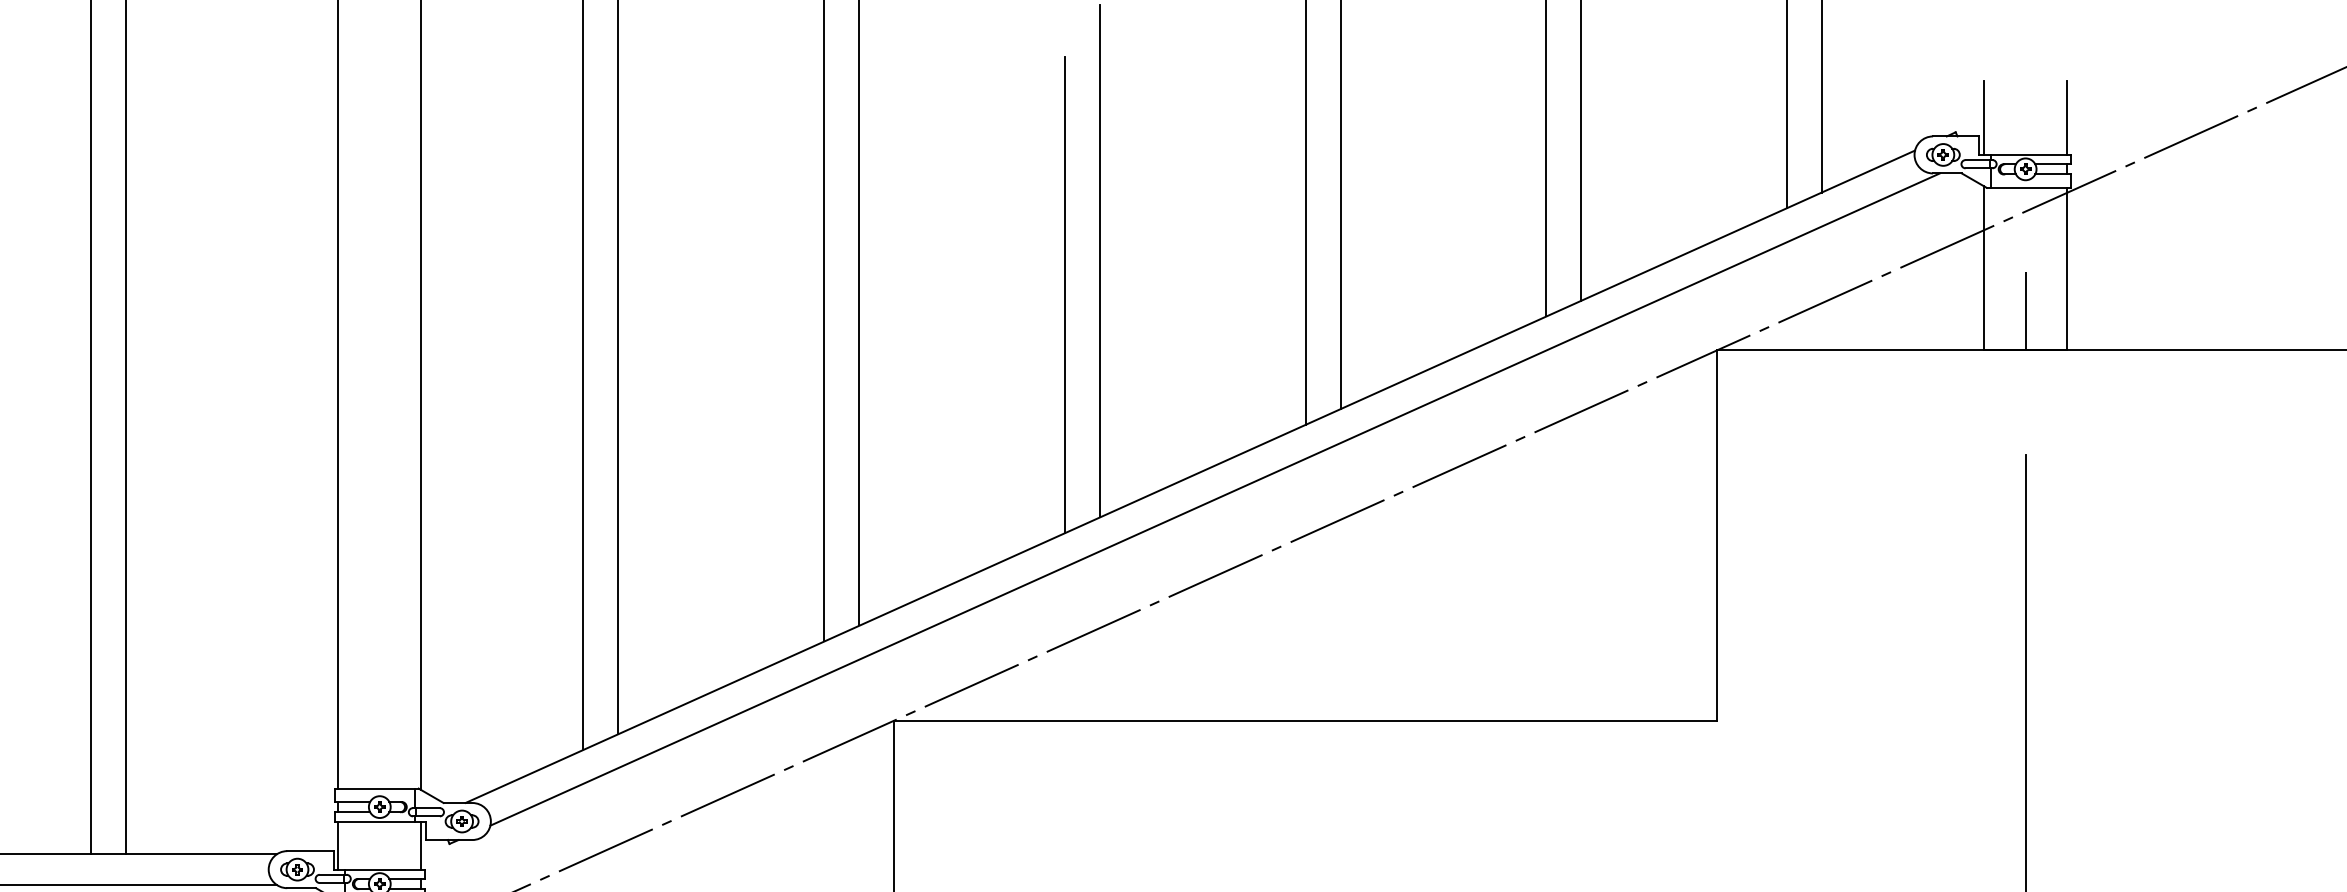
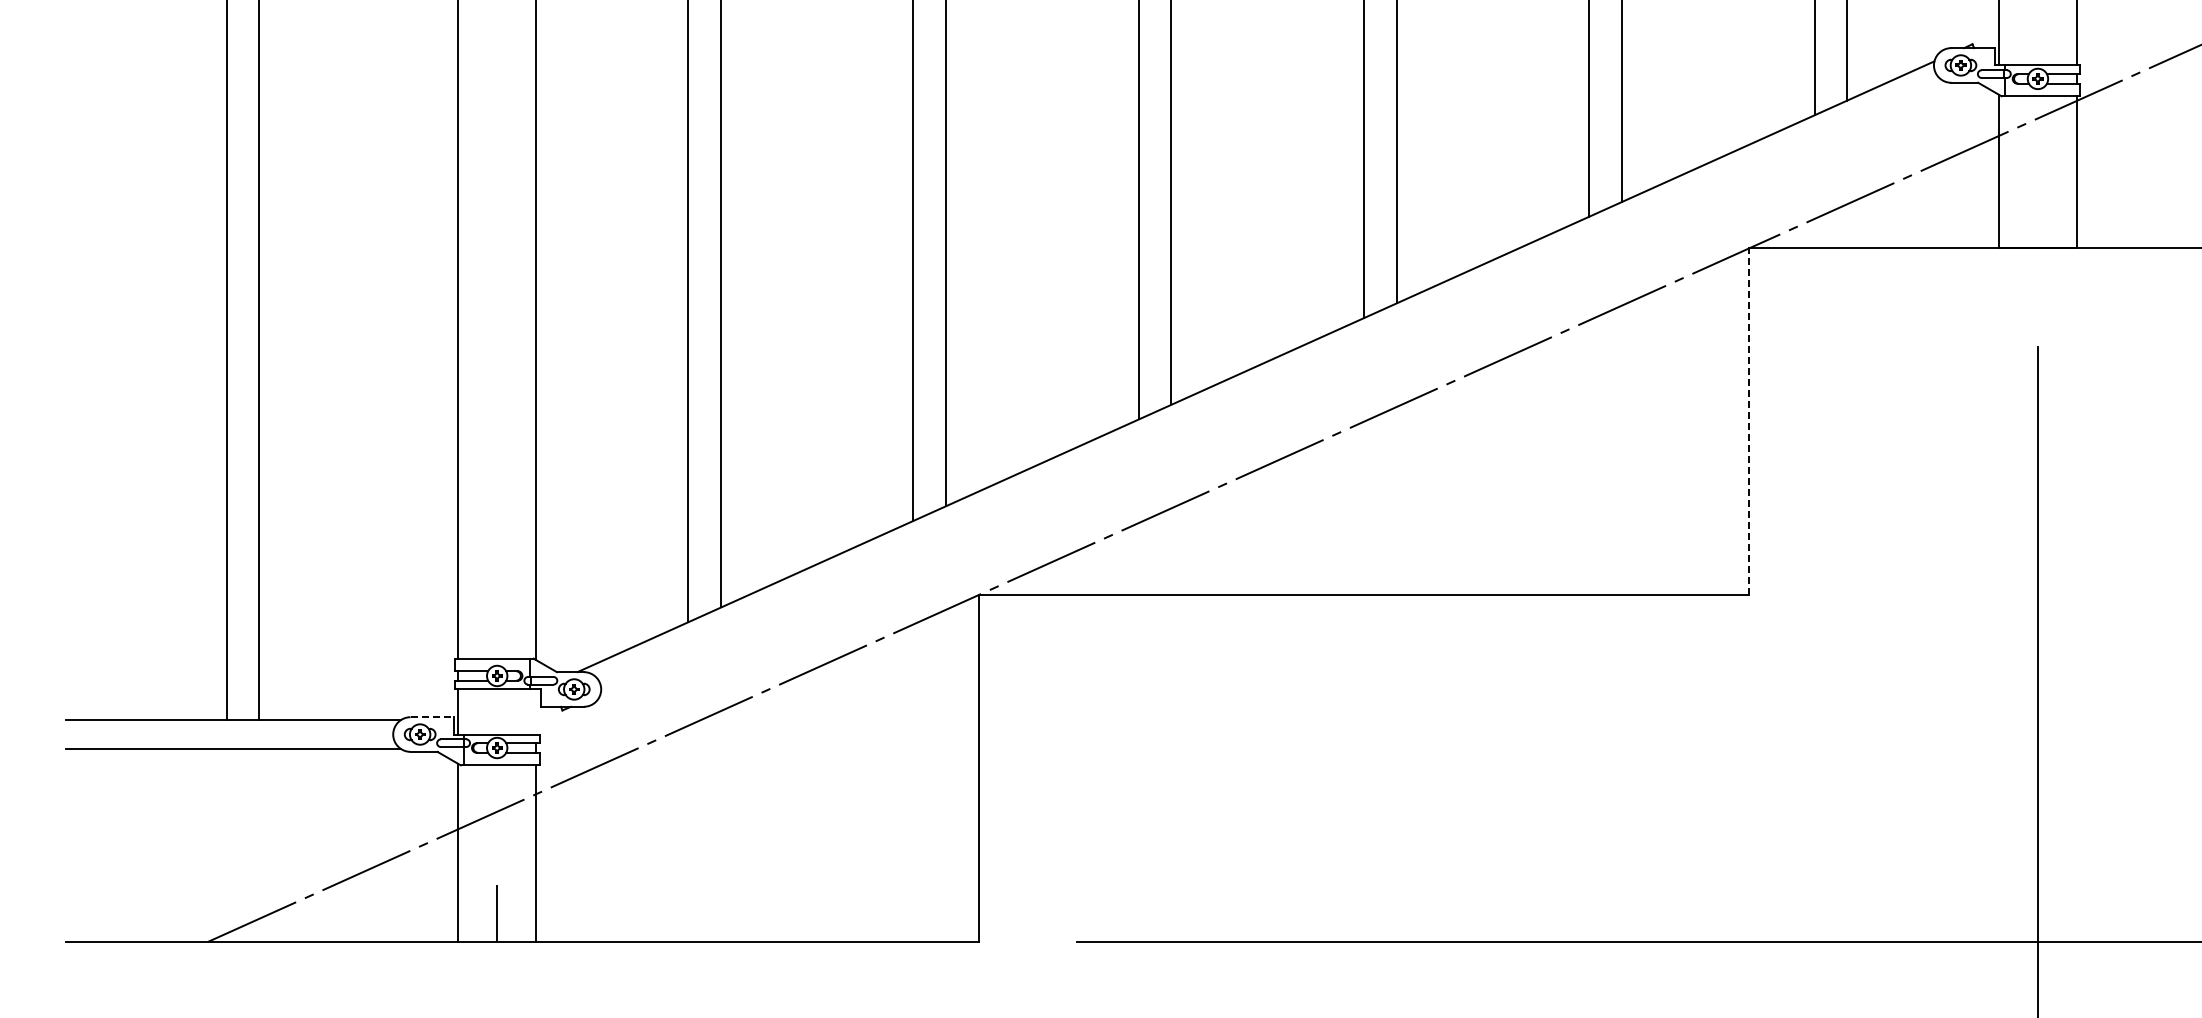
line: (2025, 310) -> (2037, 211), removed
line: (1214, 498) -> (1278, 387), removed
line: (1717, 535) -> (1749, 421), solid -> dashed
line: (421, 845) -> (536, 711), removed
line: (310, 851) -> (432, 717), solid -> dashed

